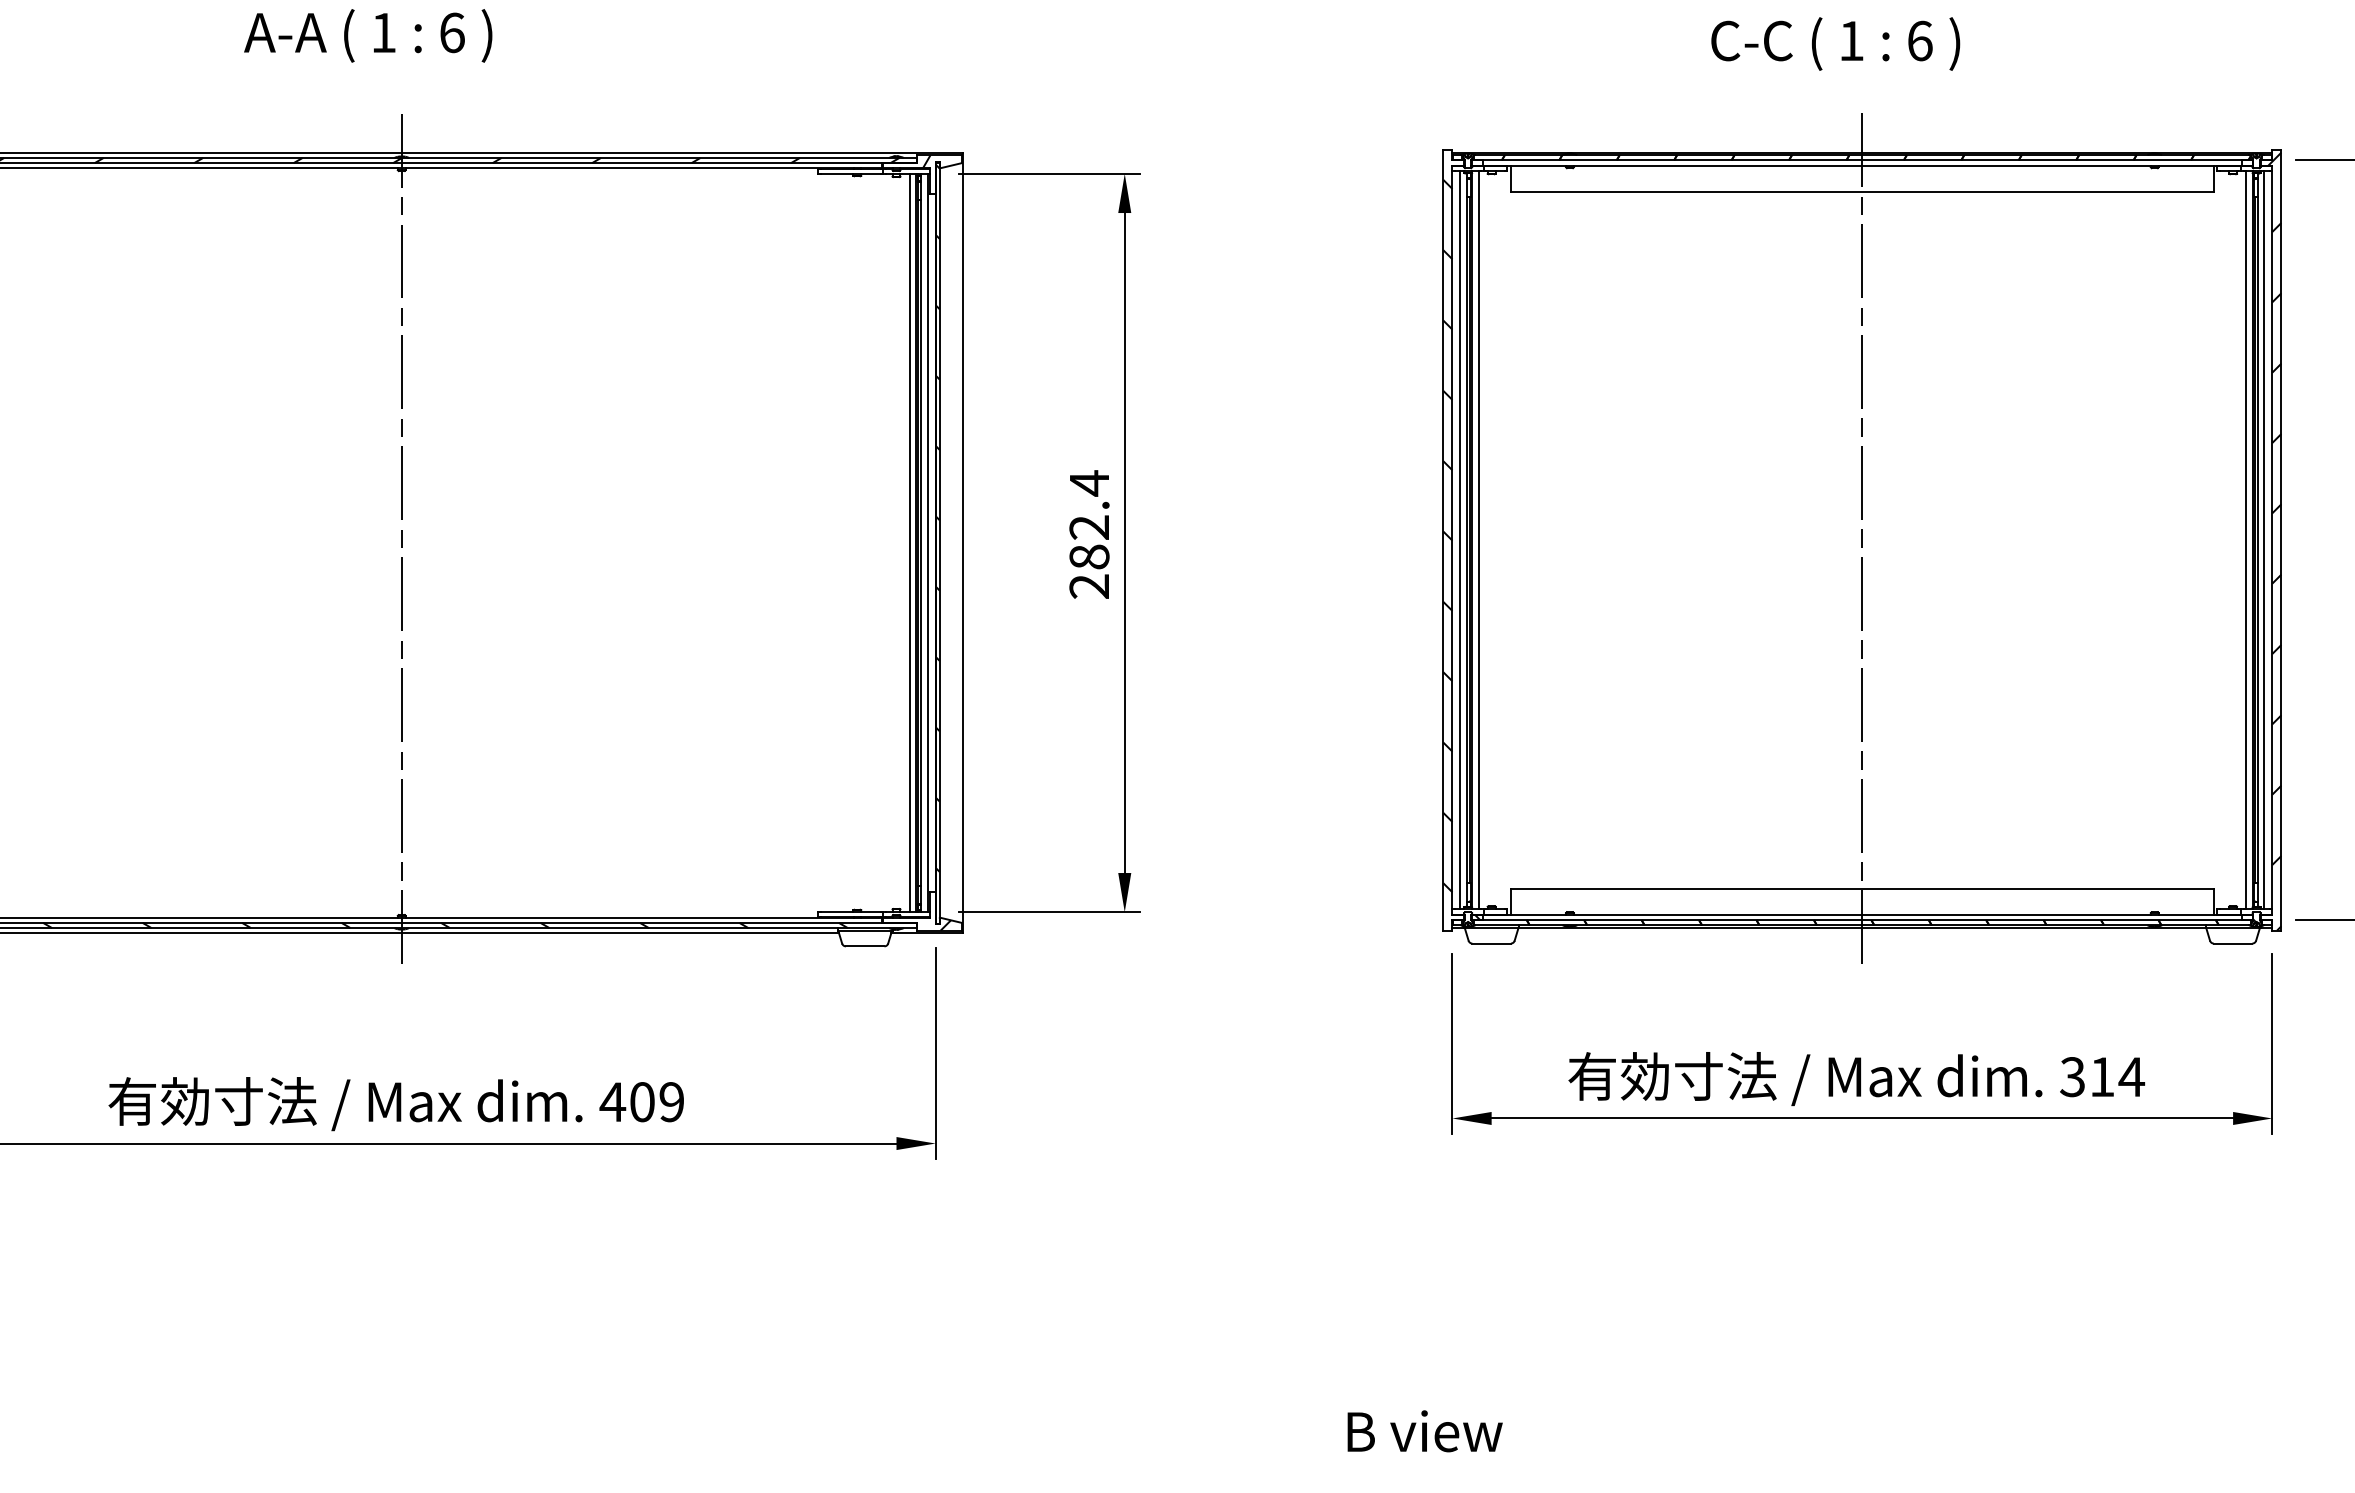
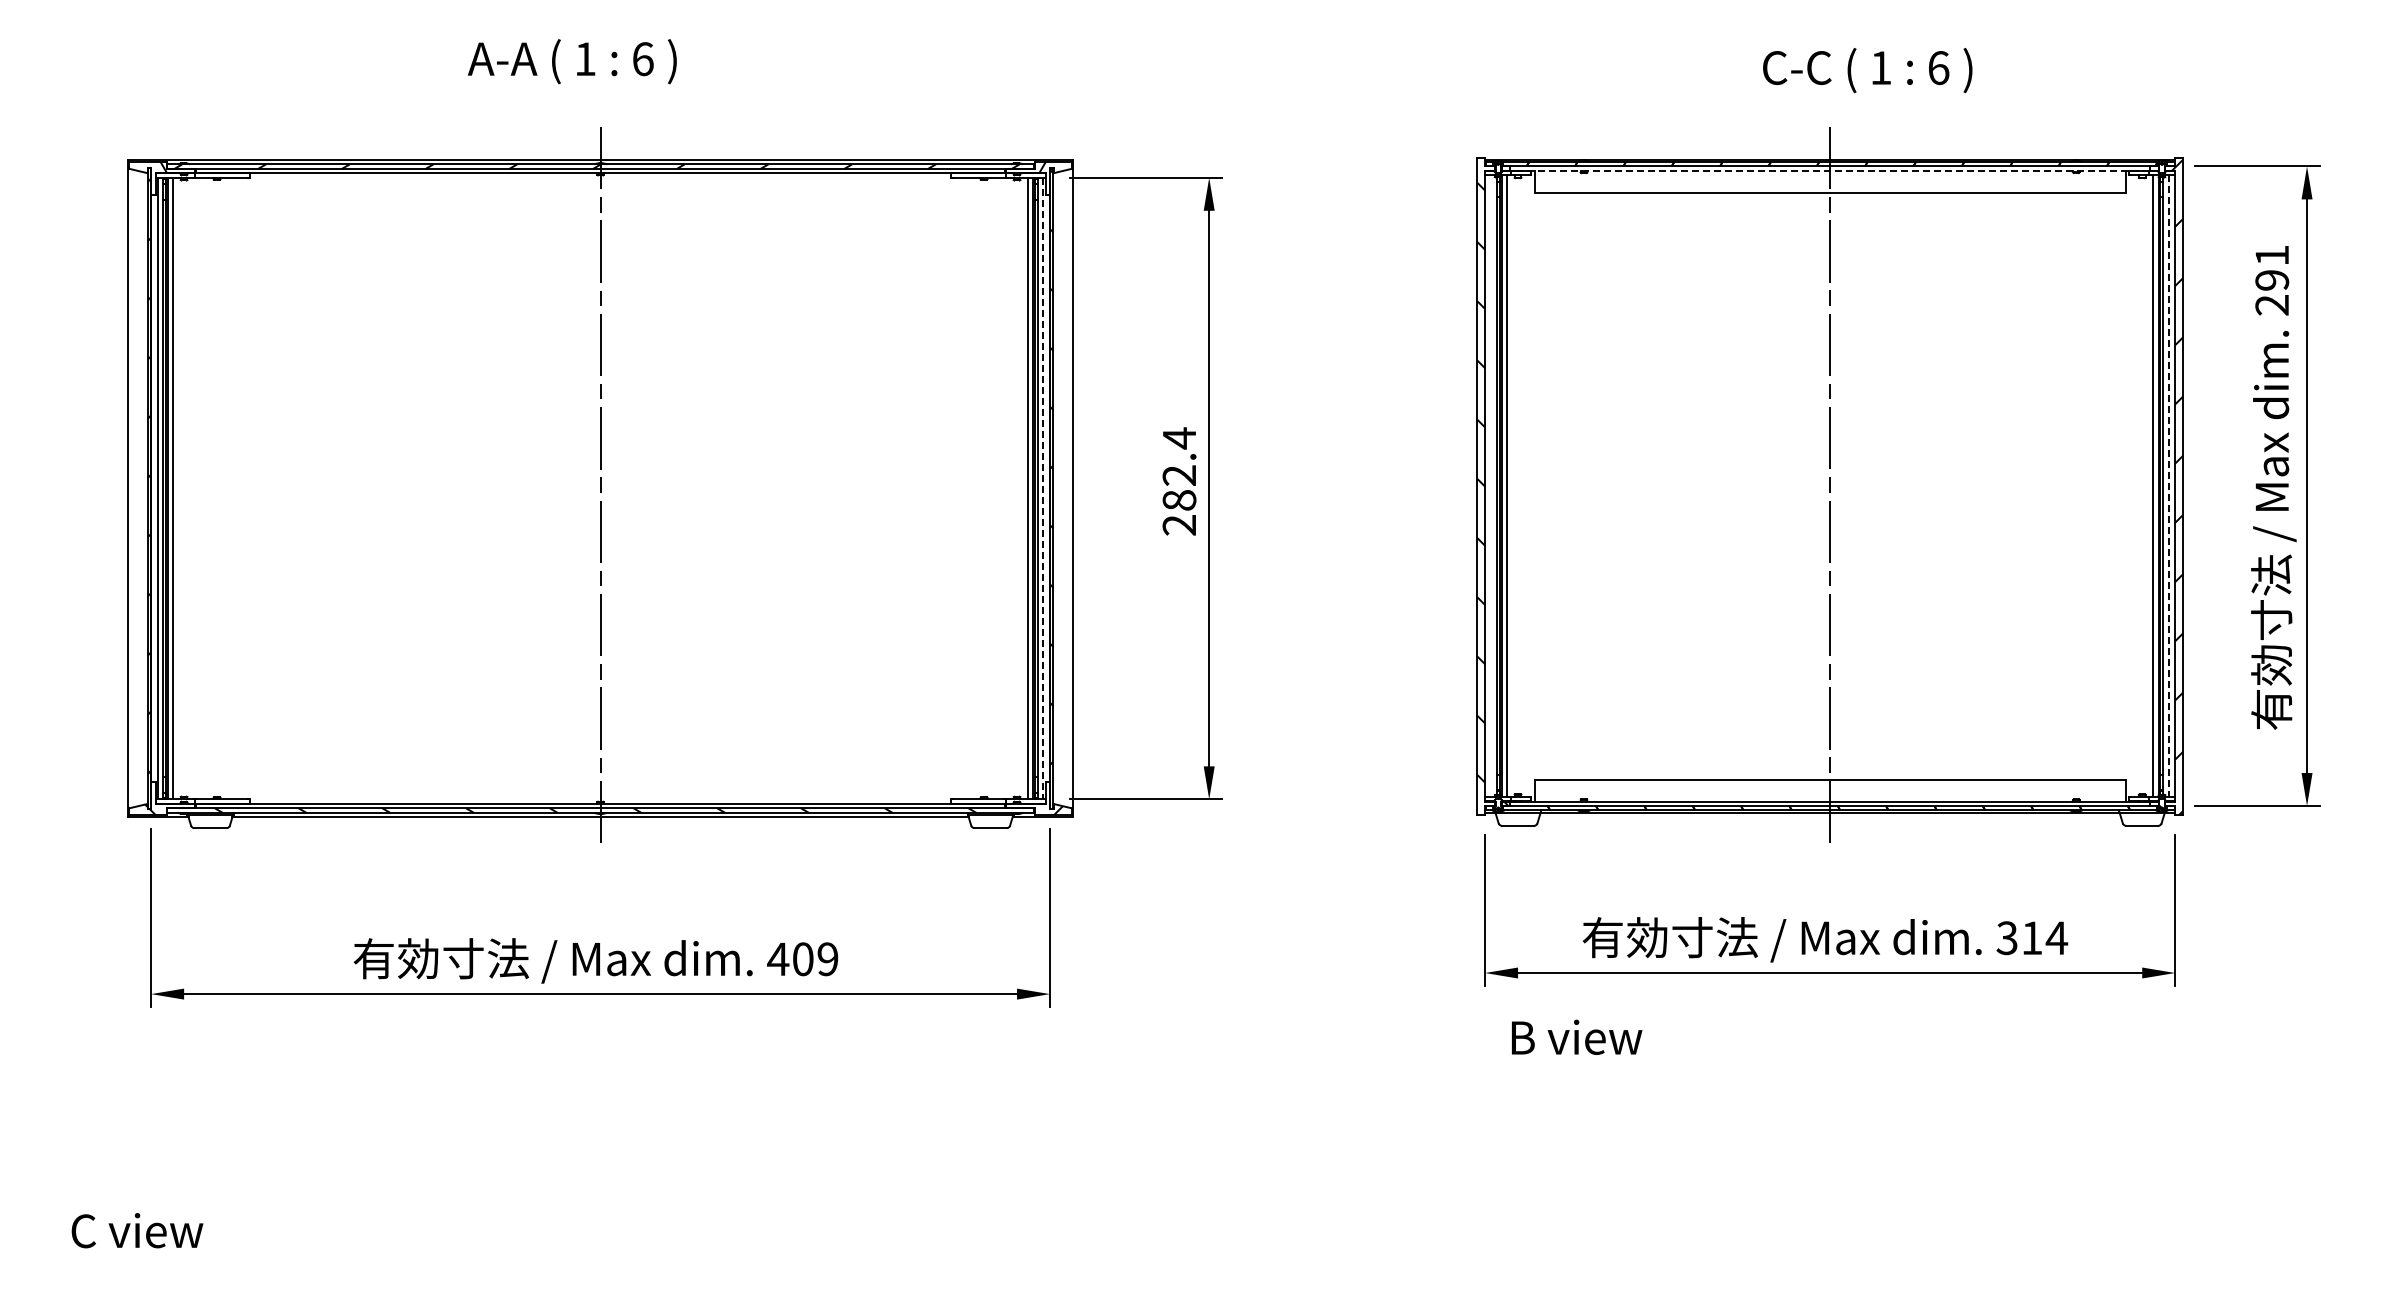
text: (1835, 43) -> (1867, 70), moved
line: (1862, 165) -> (1830, 170), solid -> dashed
line: (1460, 539) -> (1491, 485), removed
line: (2264, 540) -> (2168, 486), solid -> dashed
line: (927, 542) -> (1043, 488), solid -> dashed
text: (1425, 1430) -> (1577, 1036), moved

